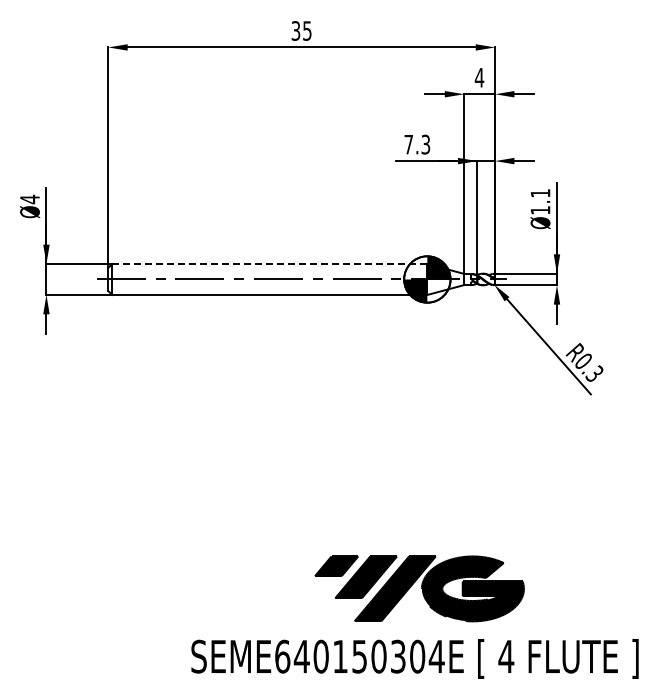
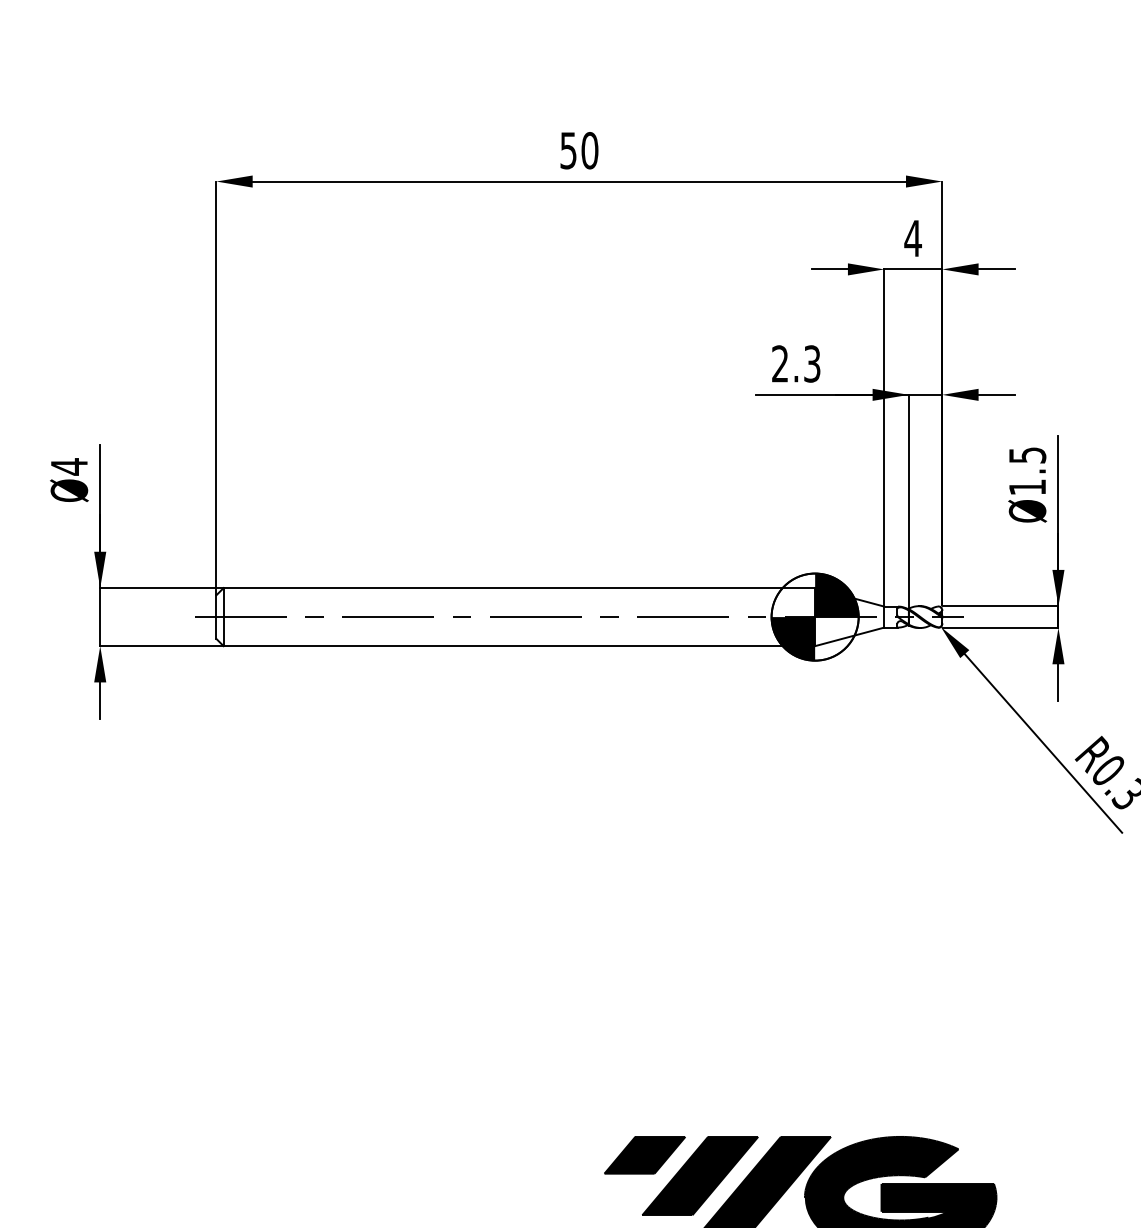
text: (301, 30) -> (578, 149), 35 -> 50
text: (408, 144) -> (779, 363), 7.3 -> 2.3
text: (540, 193) -> (1027, 455), Ø1.1 -> Ø1.5
line: (269, 264) -> (518, 588), dashed -> solid

